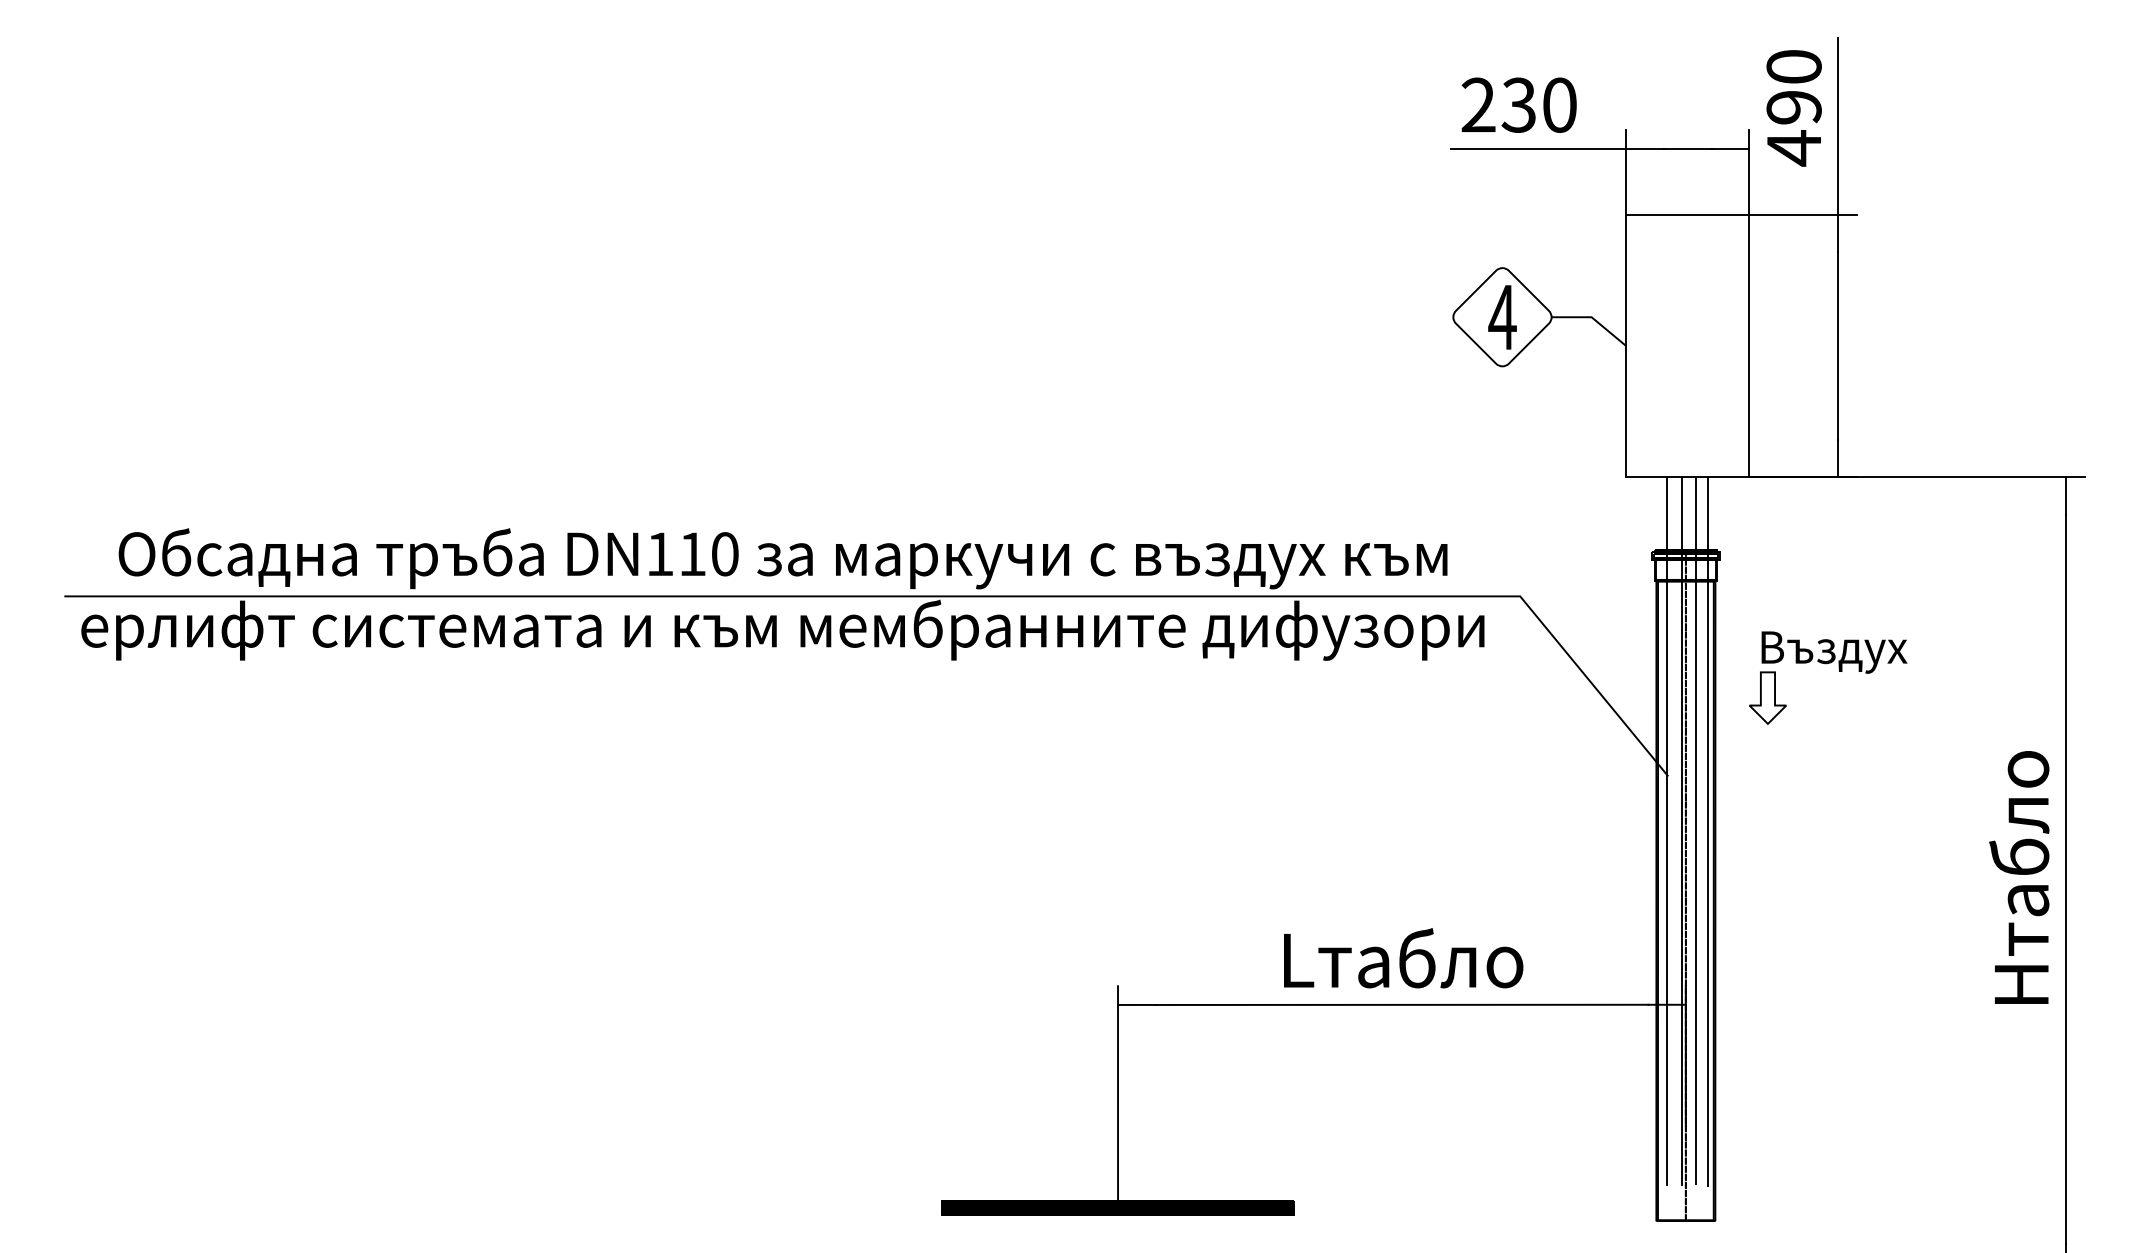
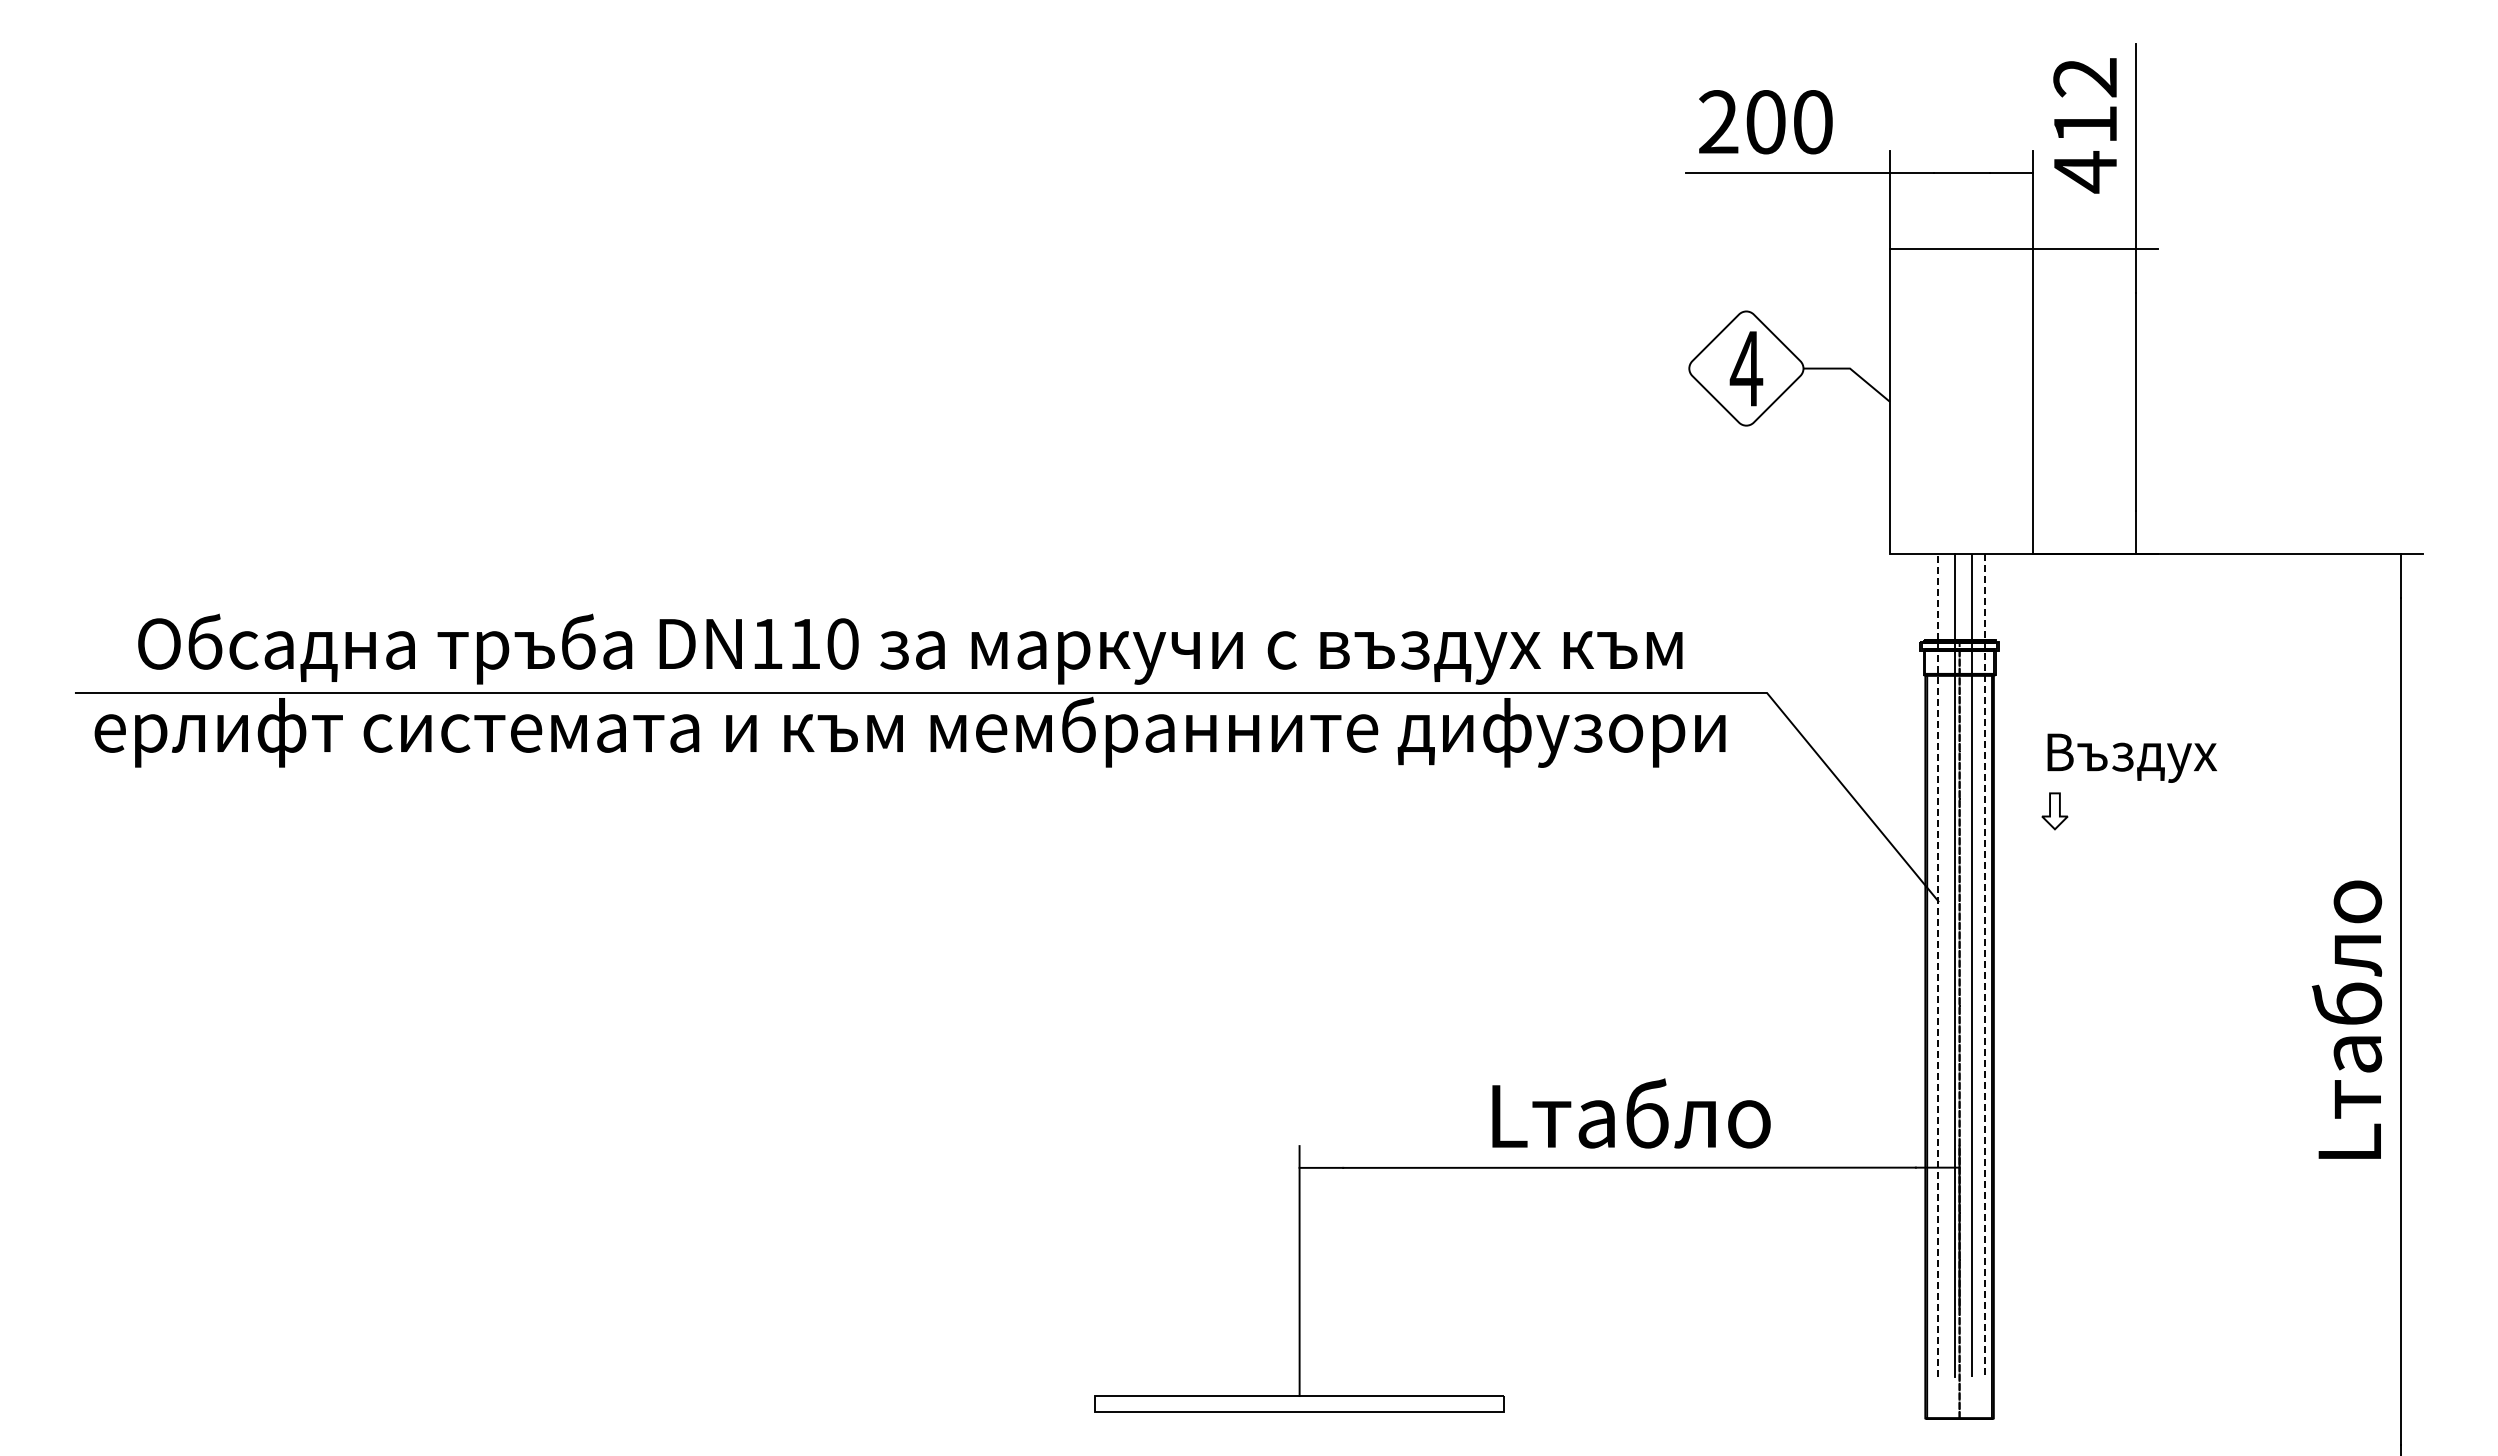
text: (1794, 87) -> (2085, 101), 490 -> 412
text: (1518, 105) -> (1765, 122), 230 -> 200
part: (1767, 698) -> (2054, 811), size x0.6
line: (1667, 830) -> (1938, 965), solid -> dashed
line: (1708, 832) -> (1985, 967), solid -> dashed
text: (2018, 877) -> (2346, 1019), Hтабло -> Lтабло
hatch: (1117, 1208) -> (1299, 1404), removed

